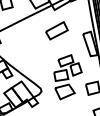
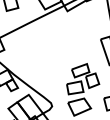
part: (56, 30) -> (69, 35), removed

